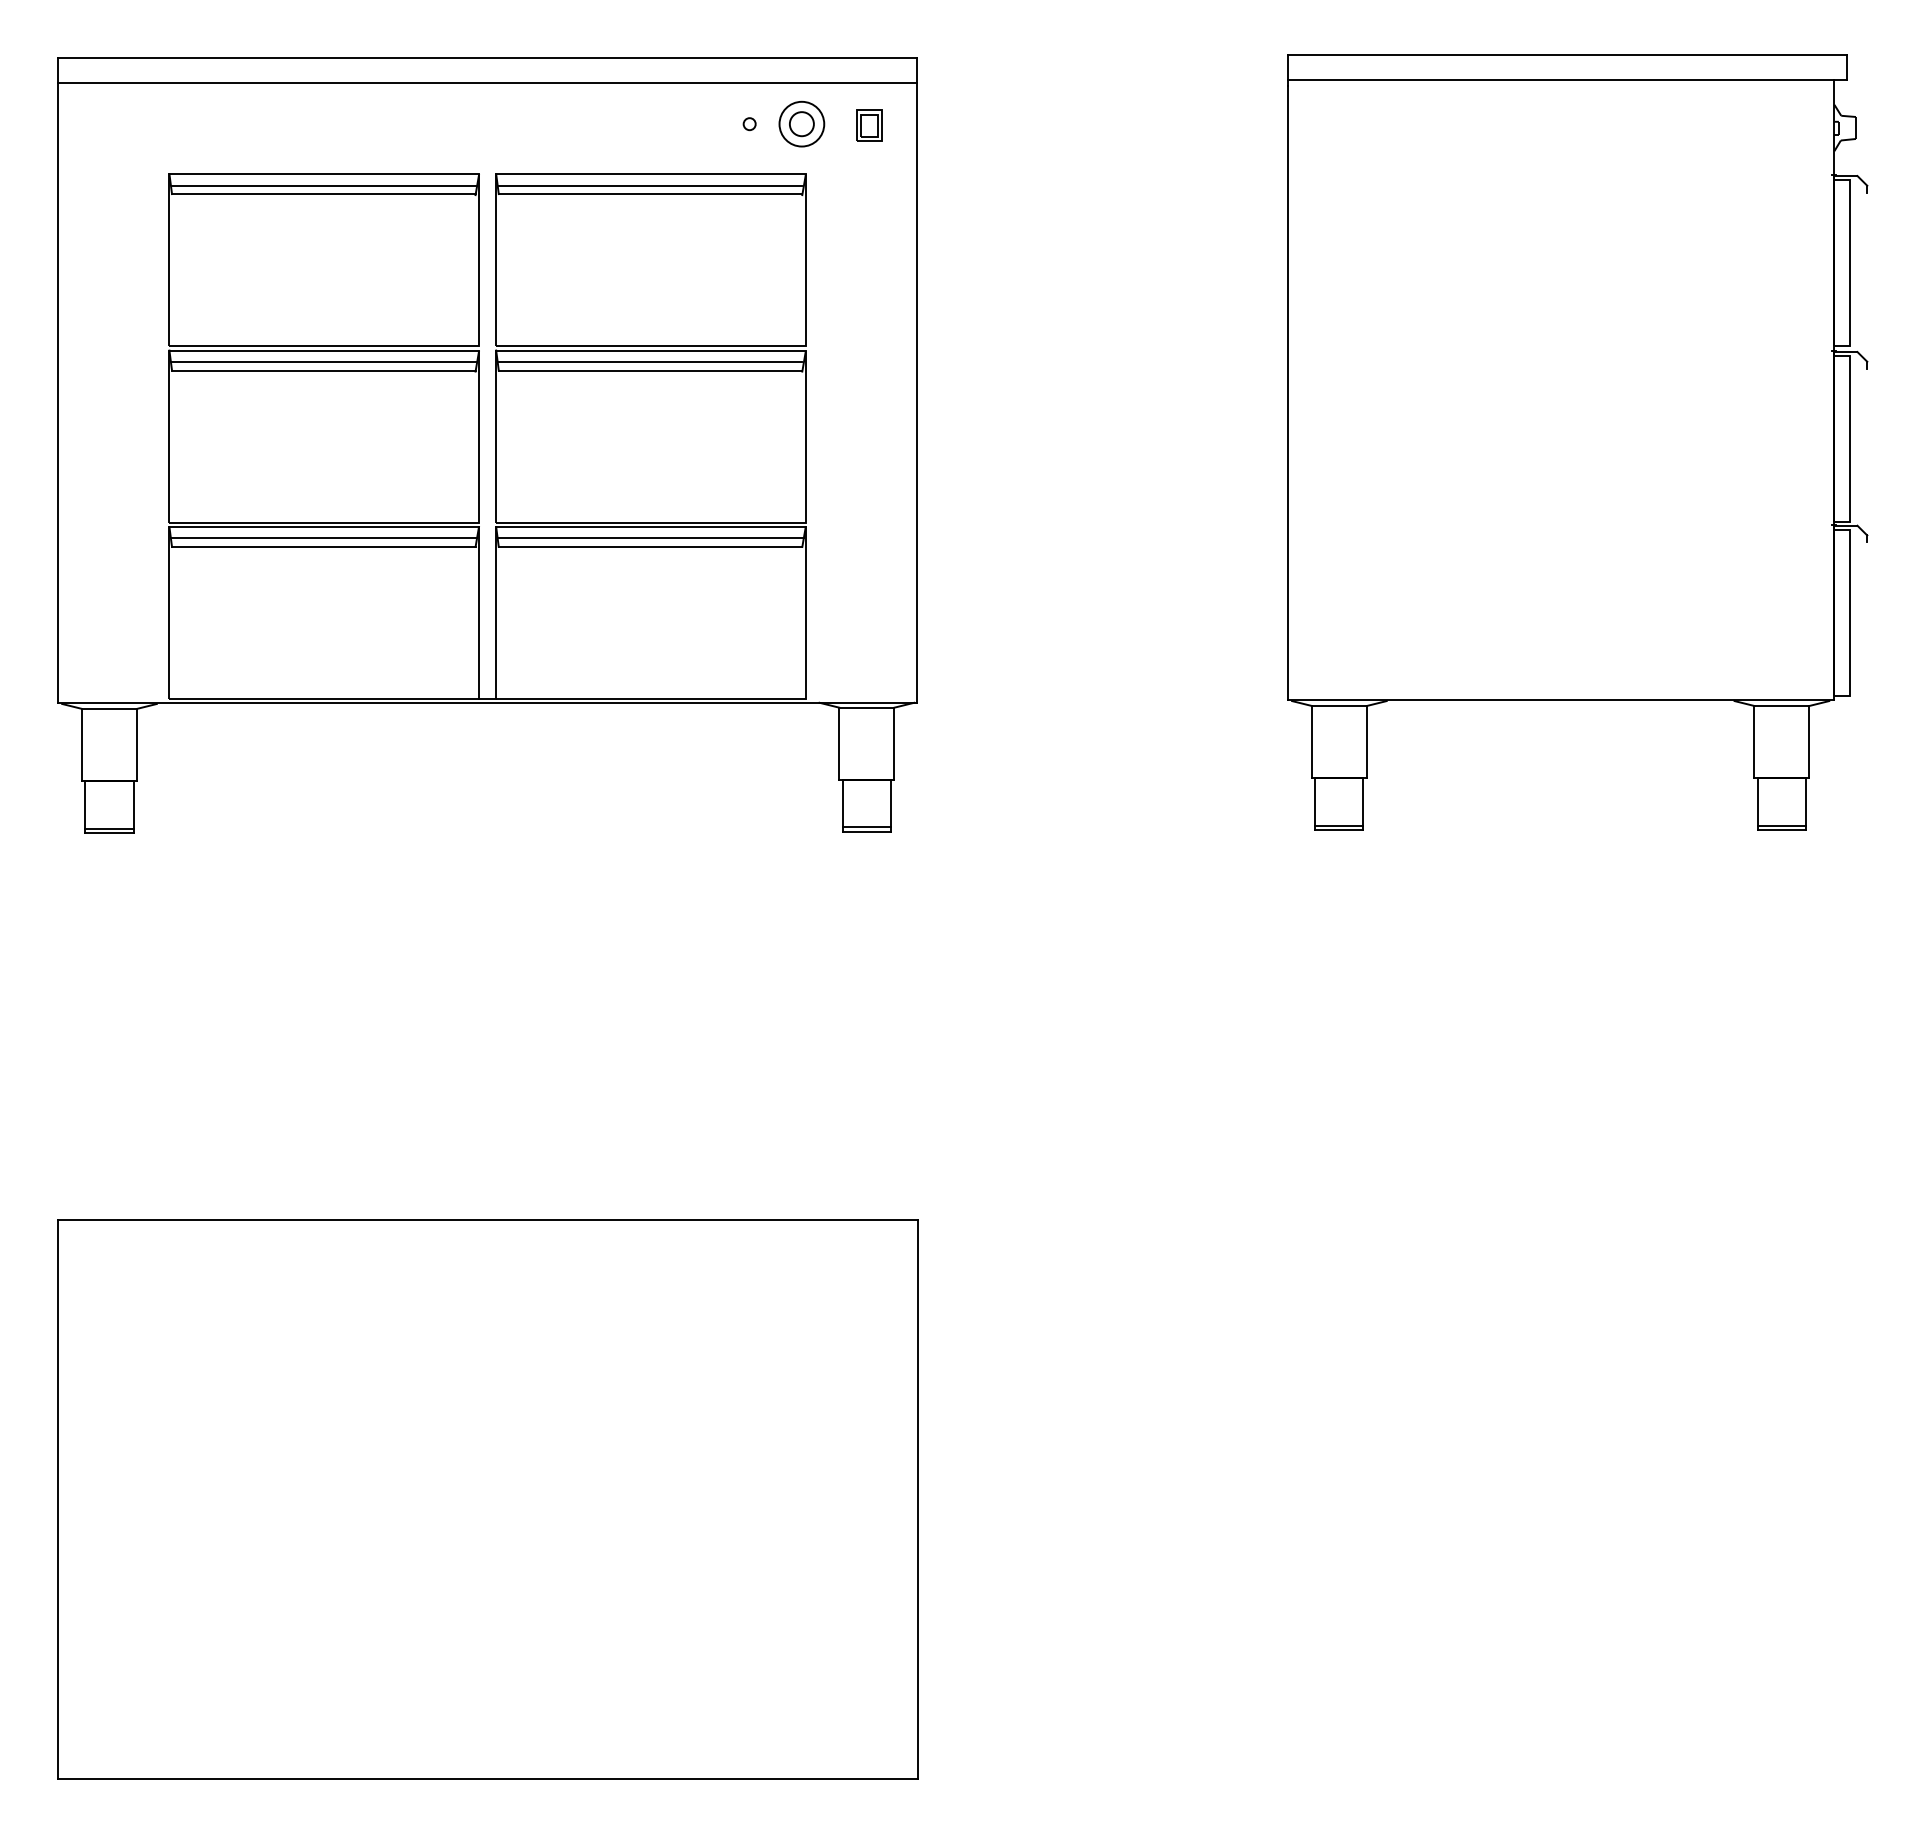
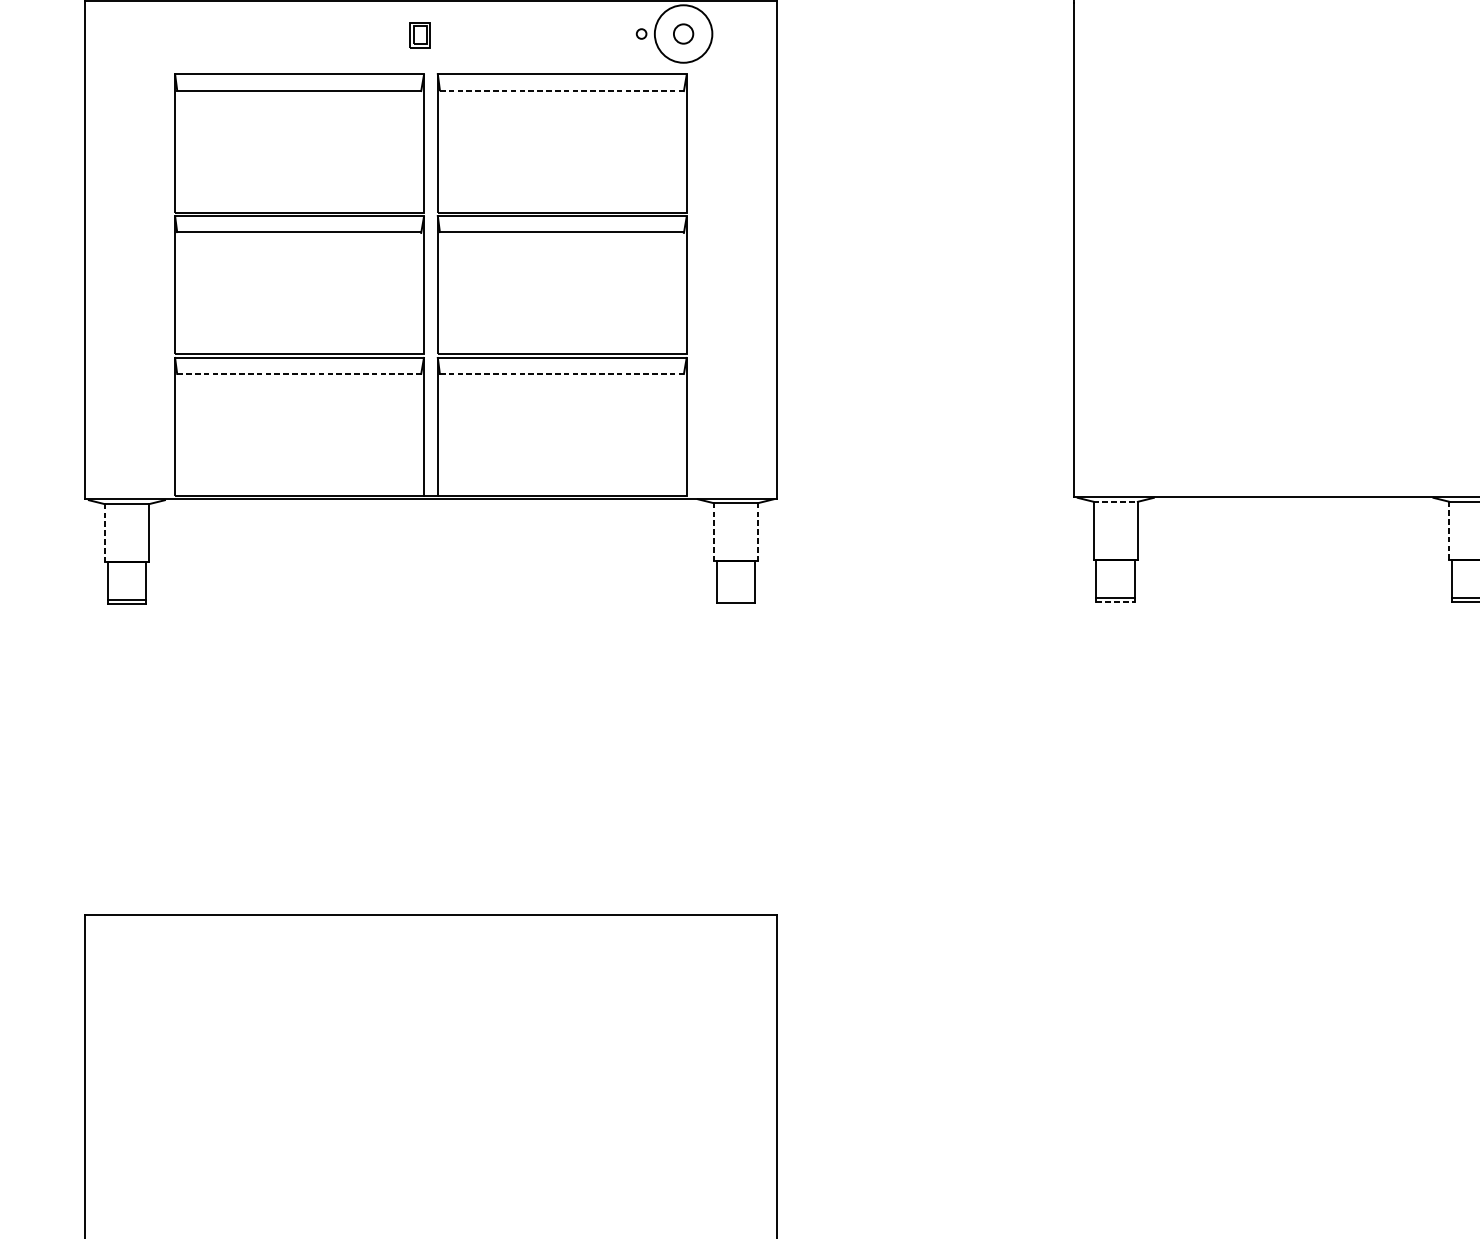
circle: (801, 123) -> (683, 33), size x1.6
part: (869, 125) -> (420, 35), moved
line: (323, 185) -> (298, 83), removed
line: (650, 185) -> (561, 83), removed
line: (650, 194) -> (561, 90), solid -> dashed
line: (323, 362) -> (298, 225), removed
line: (650, 362) -> (561, 225), removed
line: (323, 538) -> (298, 367), removed
line: (650, 538) -> (561, 367), removed
line: (323, 546) -> (298, 373), solid -> dashed
line: (650, 546) -> (561, 373), solid -> dashed
line: (1339, 705) -> (1115, 501), solid -> dashed
line: (1754, 741) -> (1449, 530), solid -> dashed
line: (839, 743) -> (713, 531), solid -> dashed
line: (894, 743) -> (758, 531), solid -> dashed
line: (81, 744) -> (104, 532), solid -> dashed
line: (866, 827) -> (735, 599), removed
line: (1339, 830) -> (1115, 601), solid -> dashed

